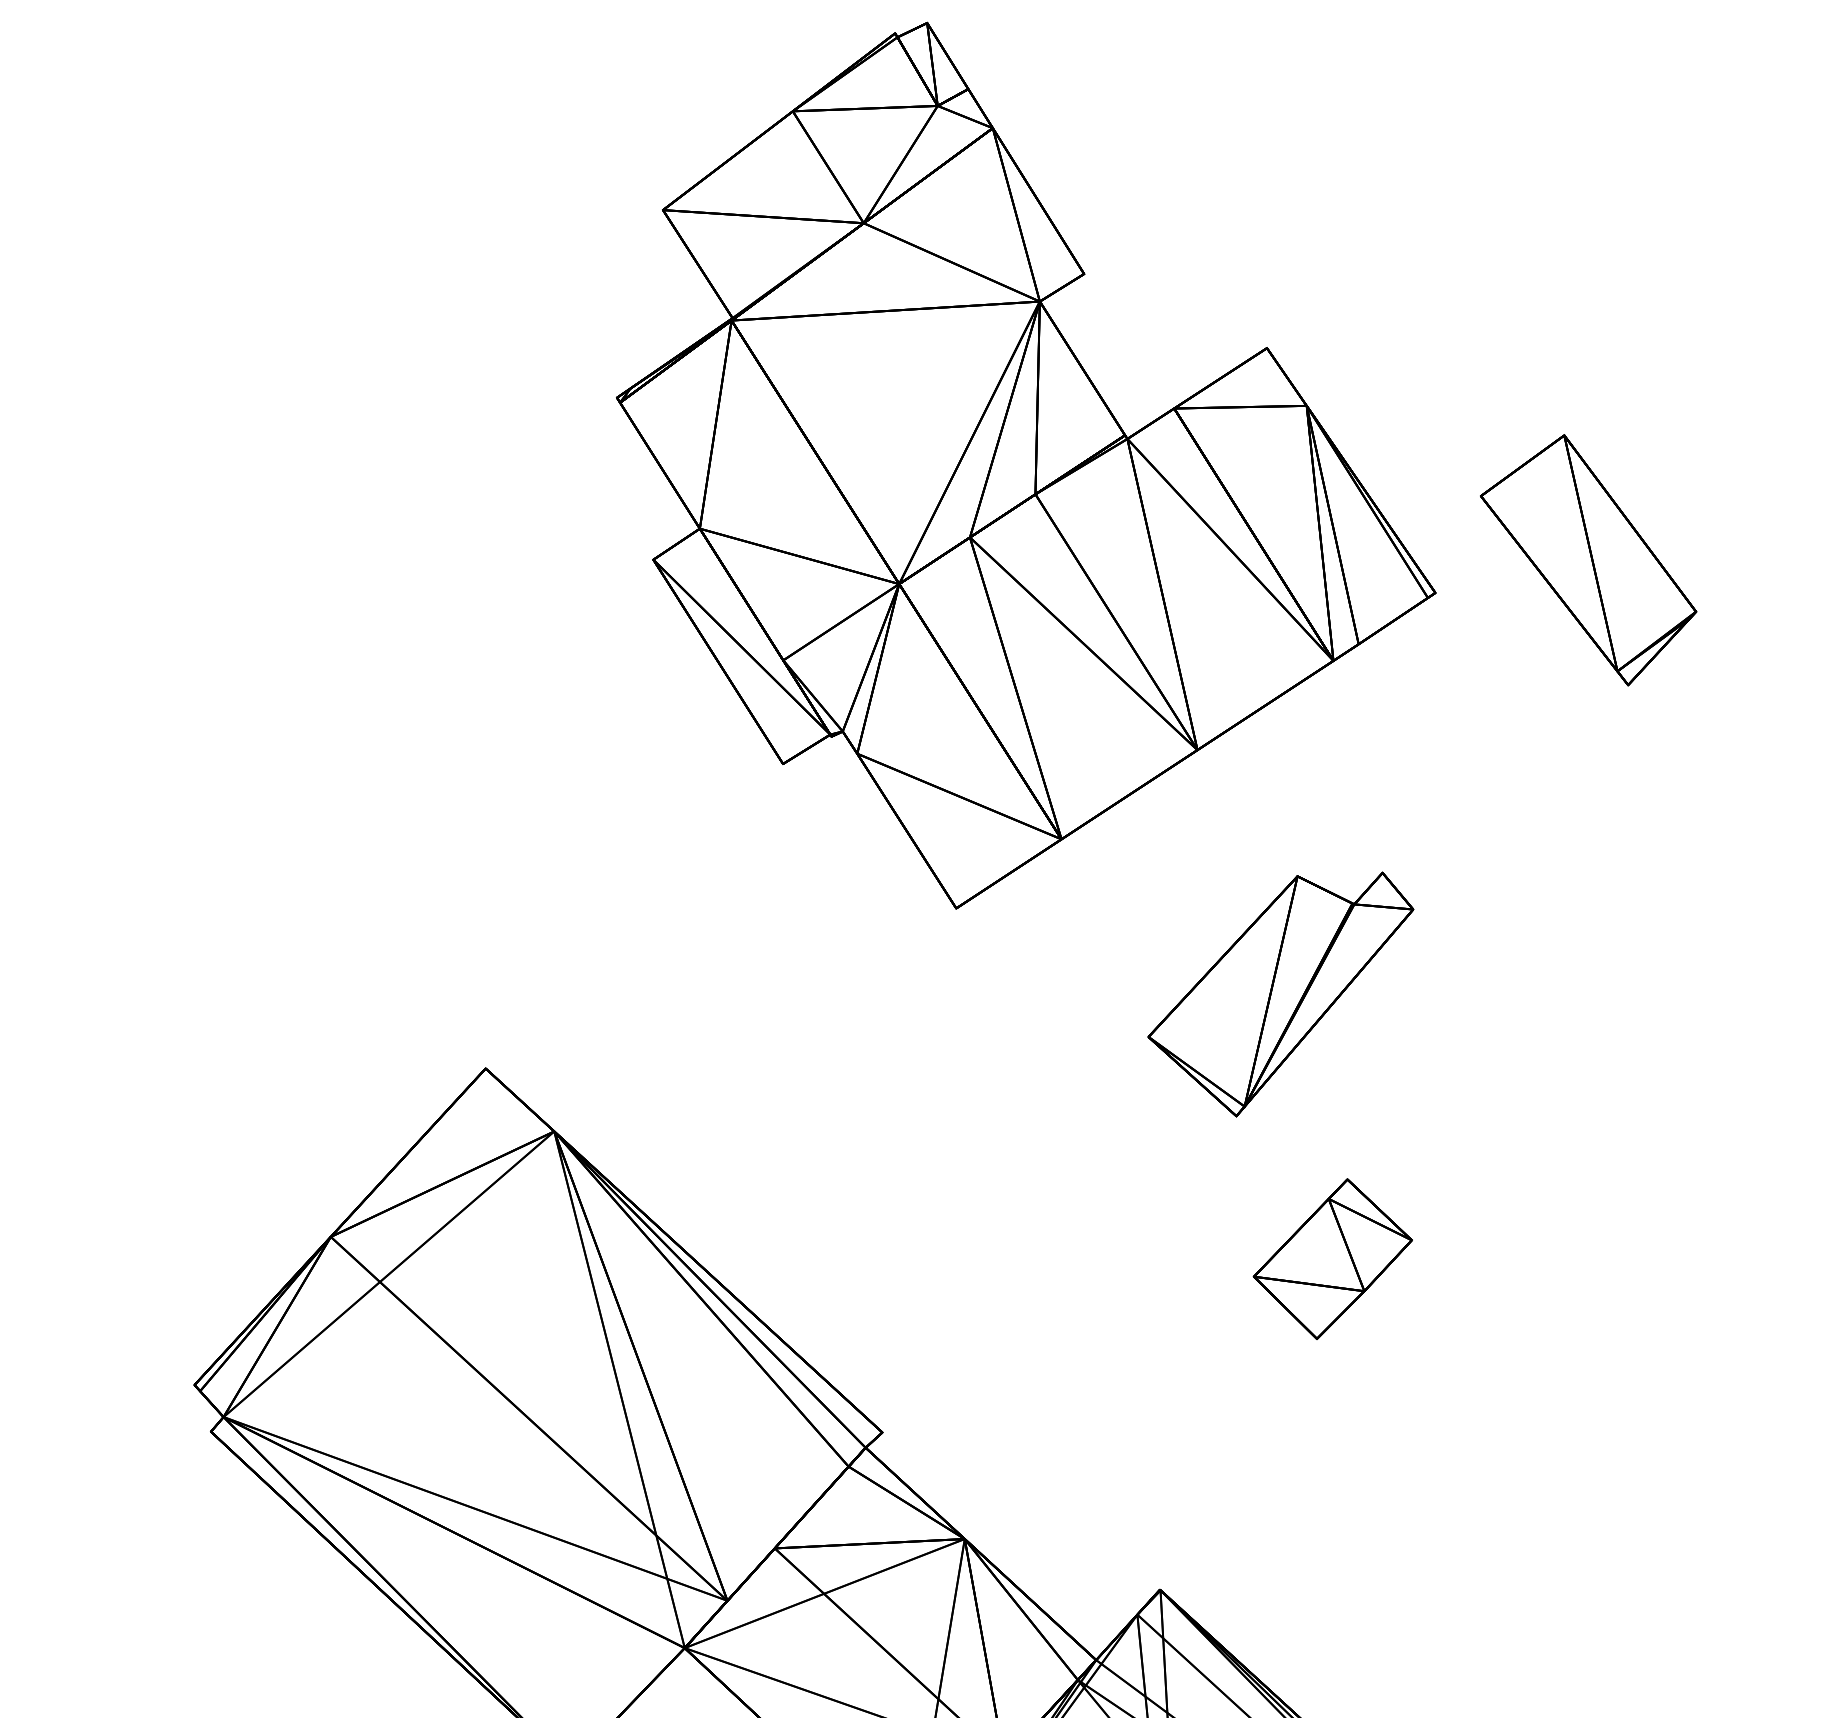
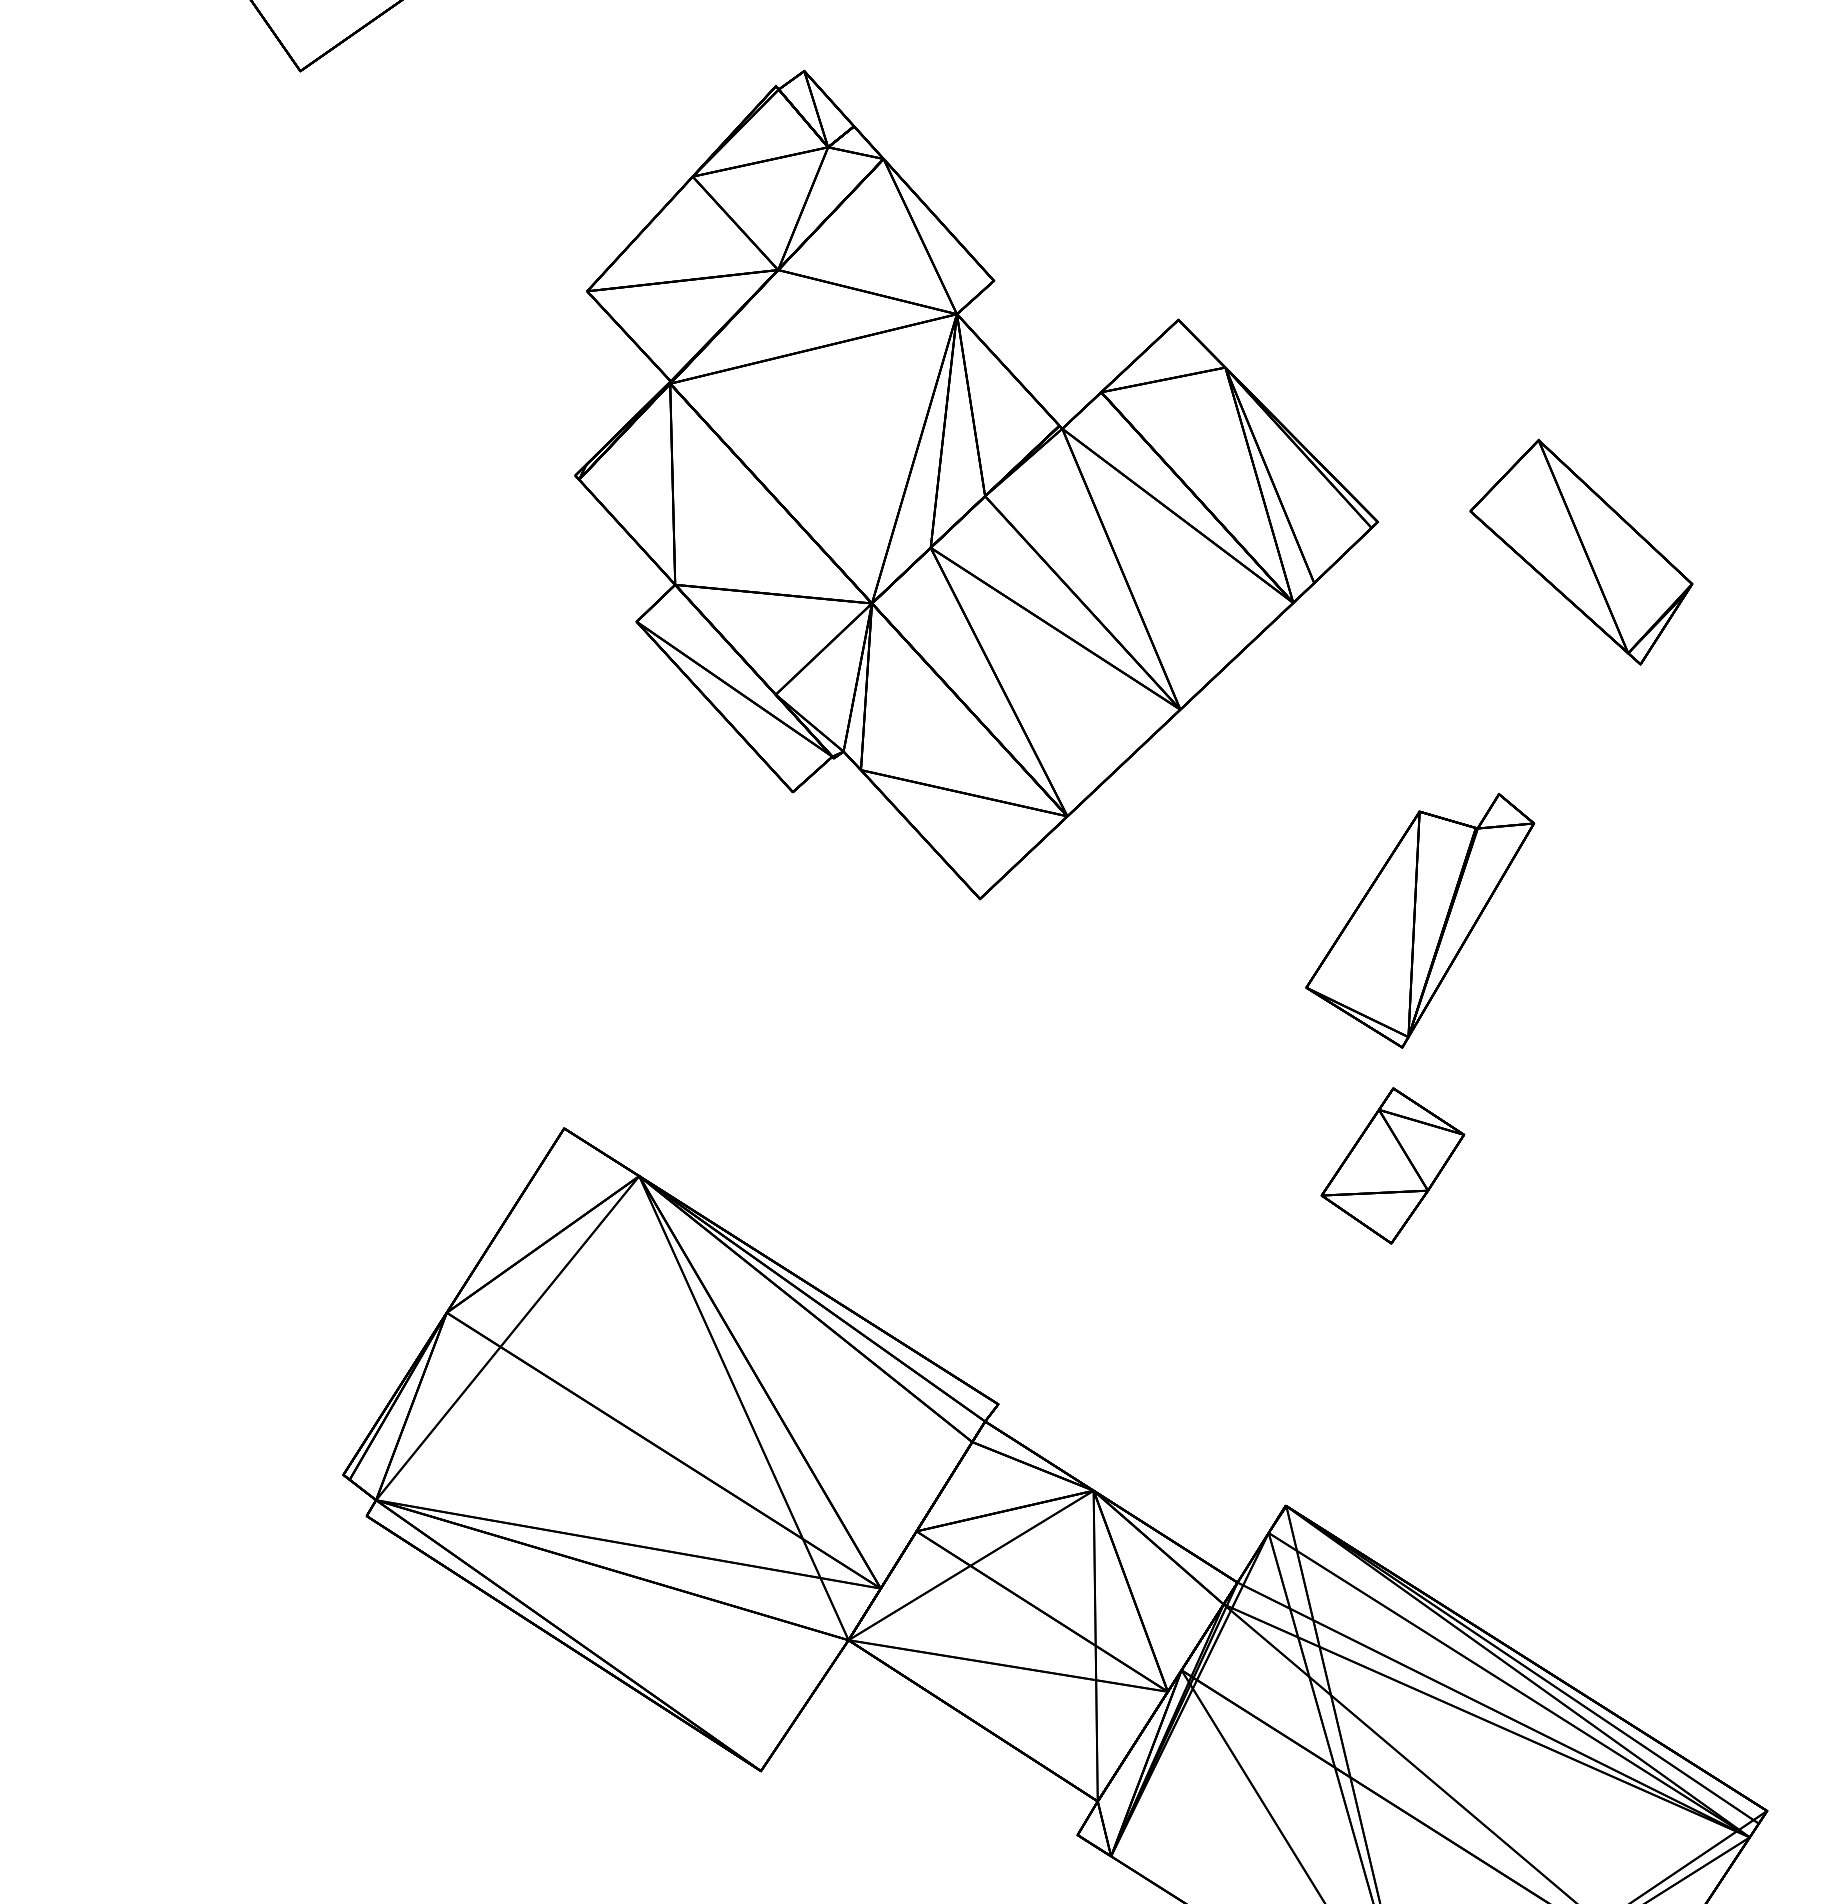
part: (1588, 557) -> (1581, 551), moved
part: (1278, 988) -> (1420, 920), moved

